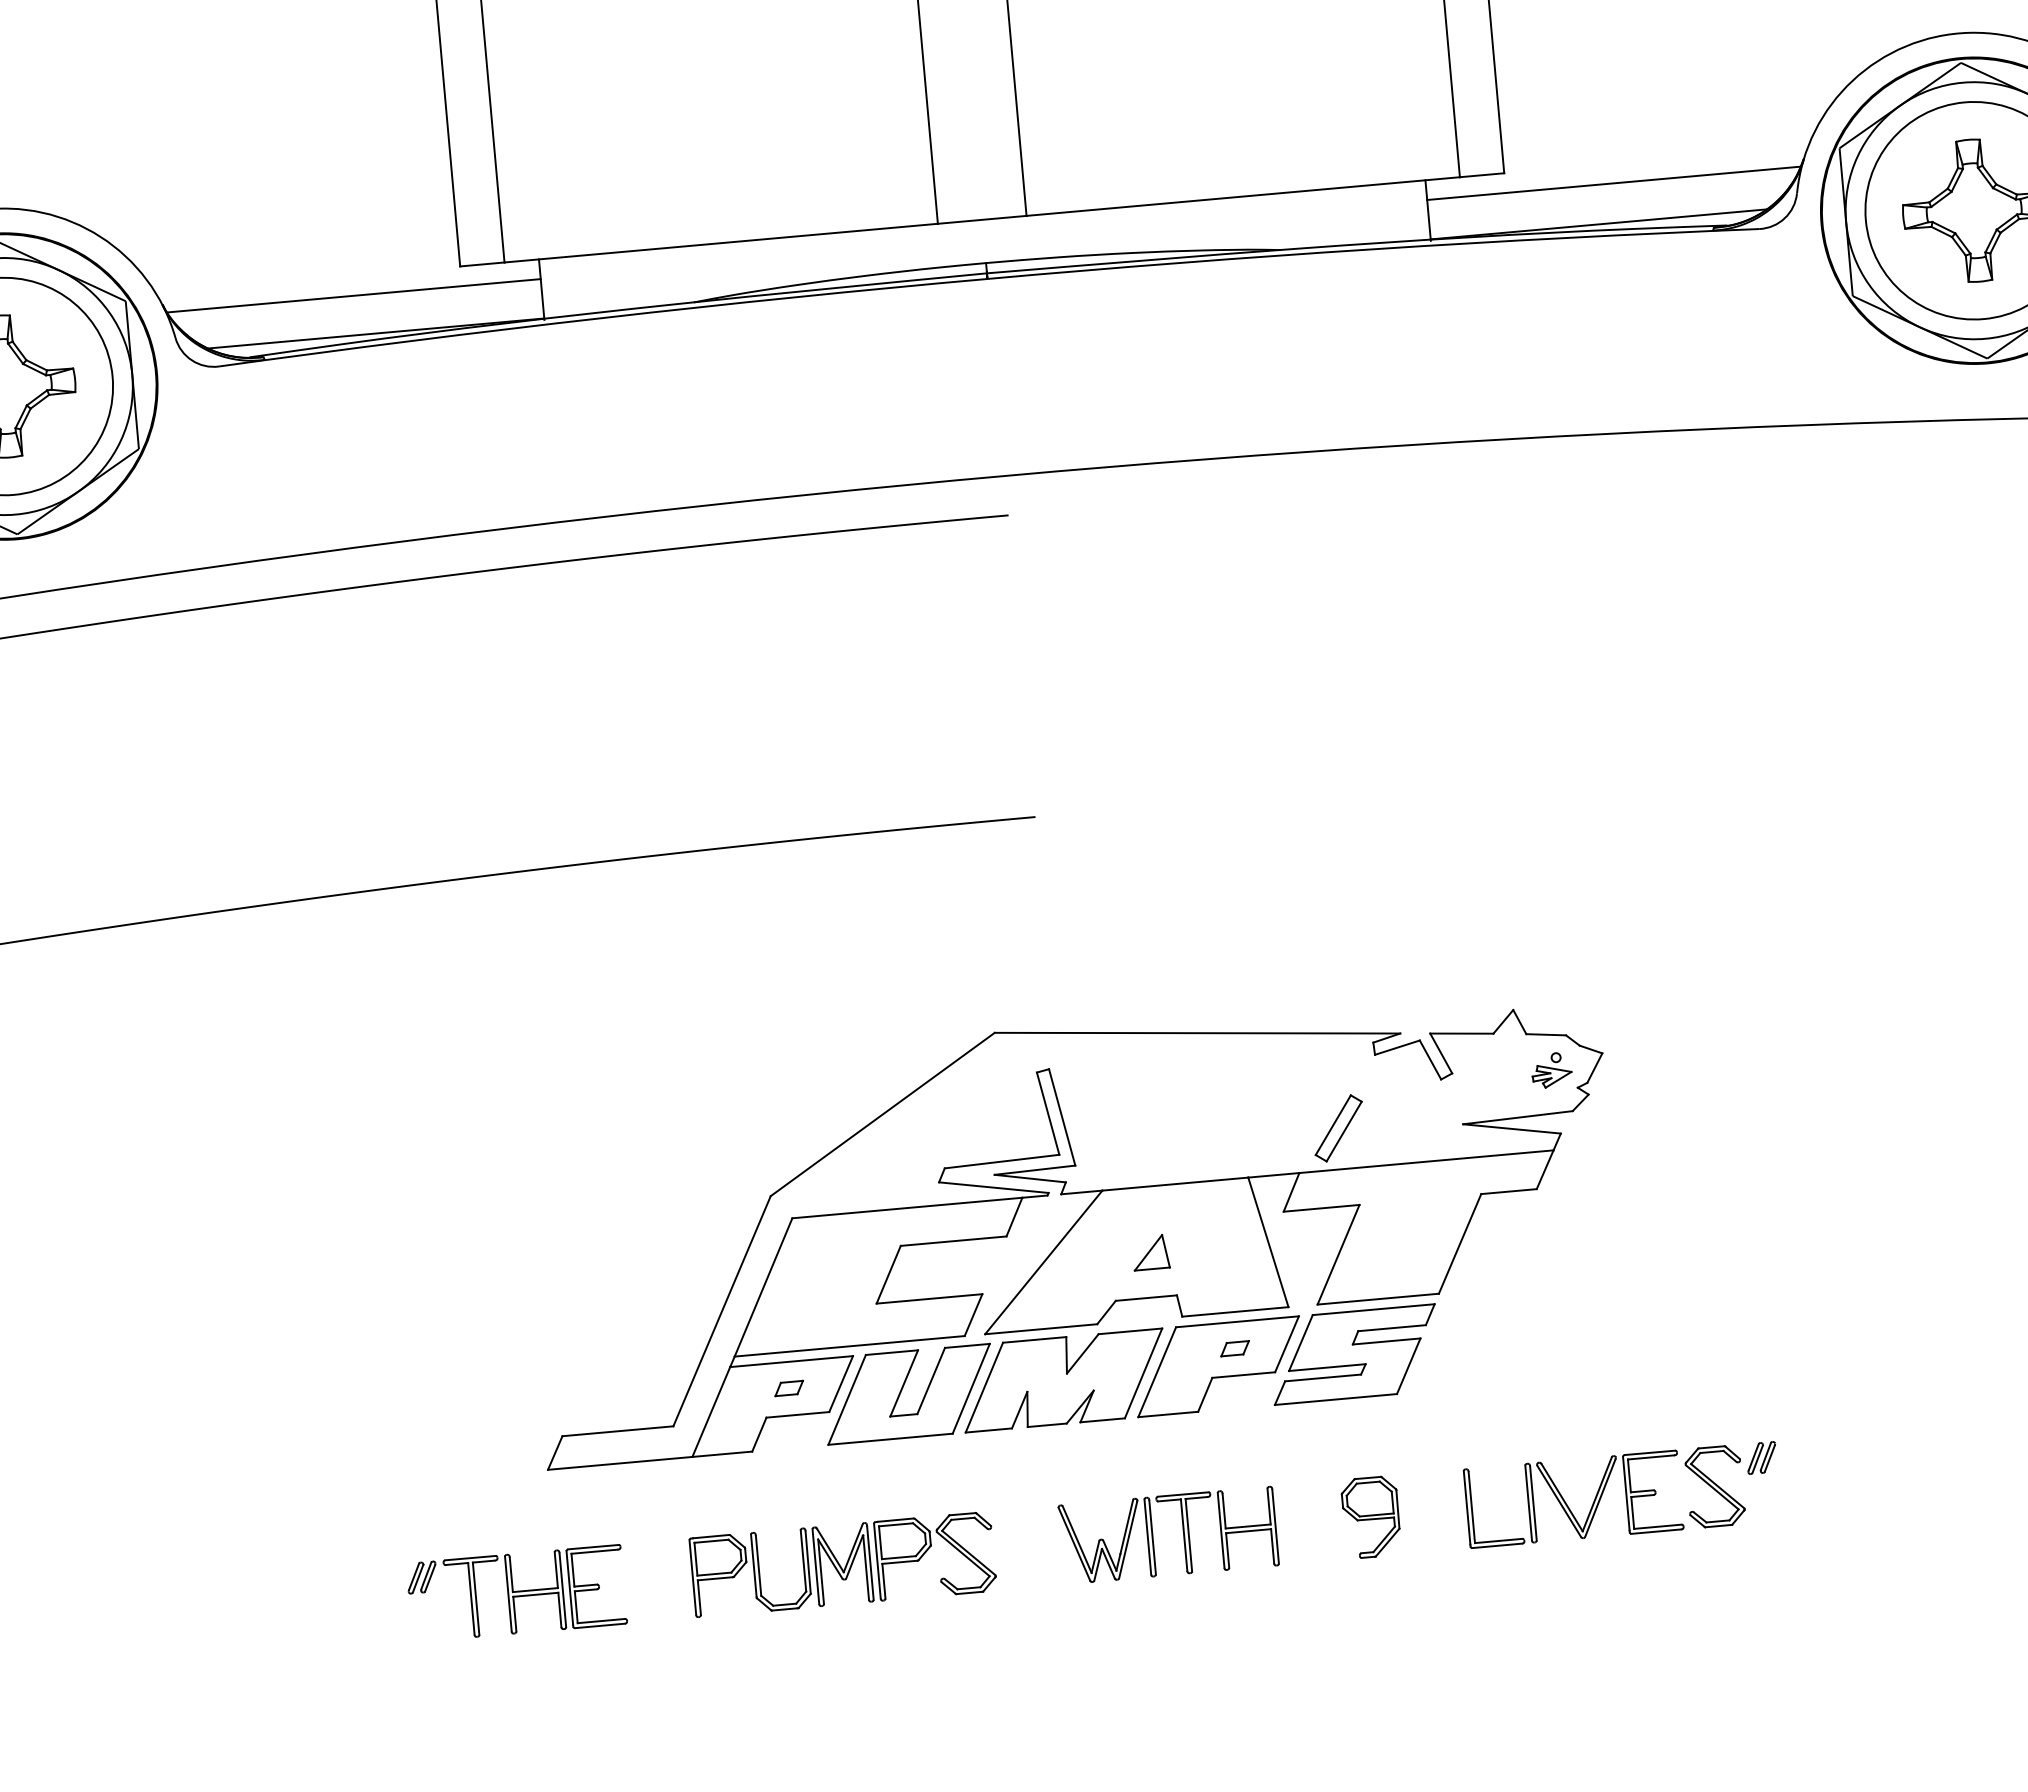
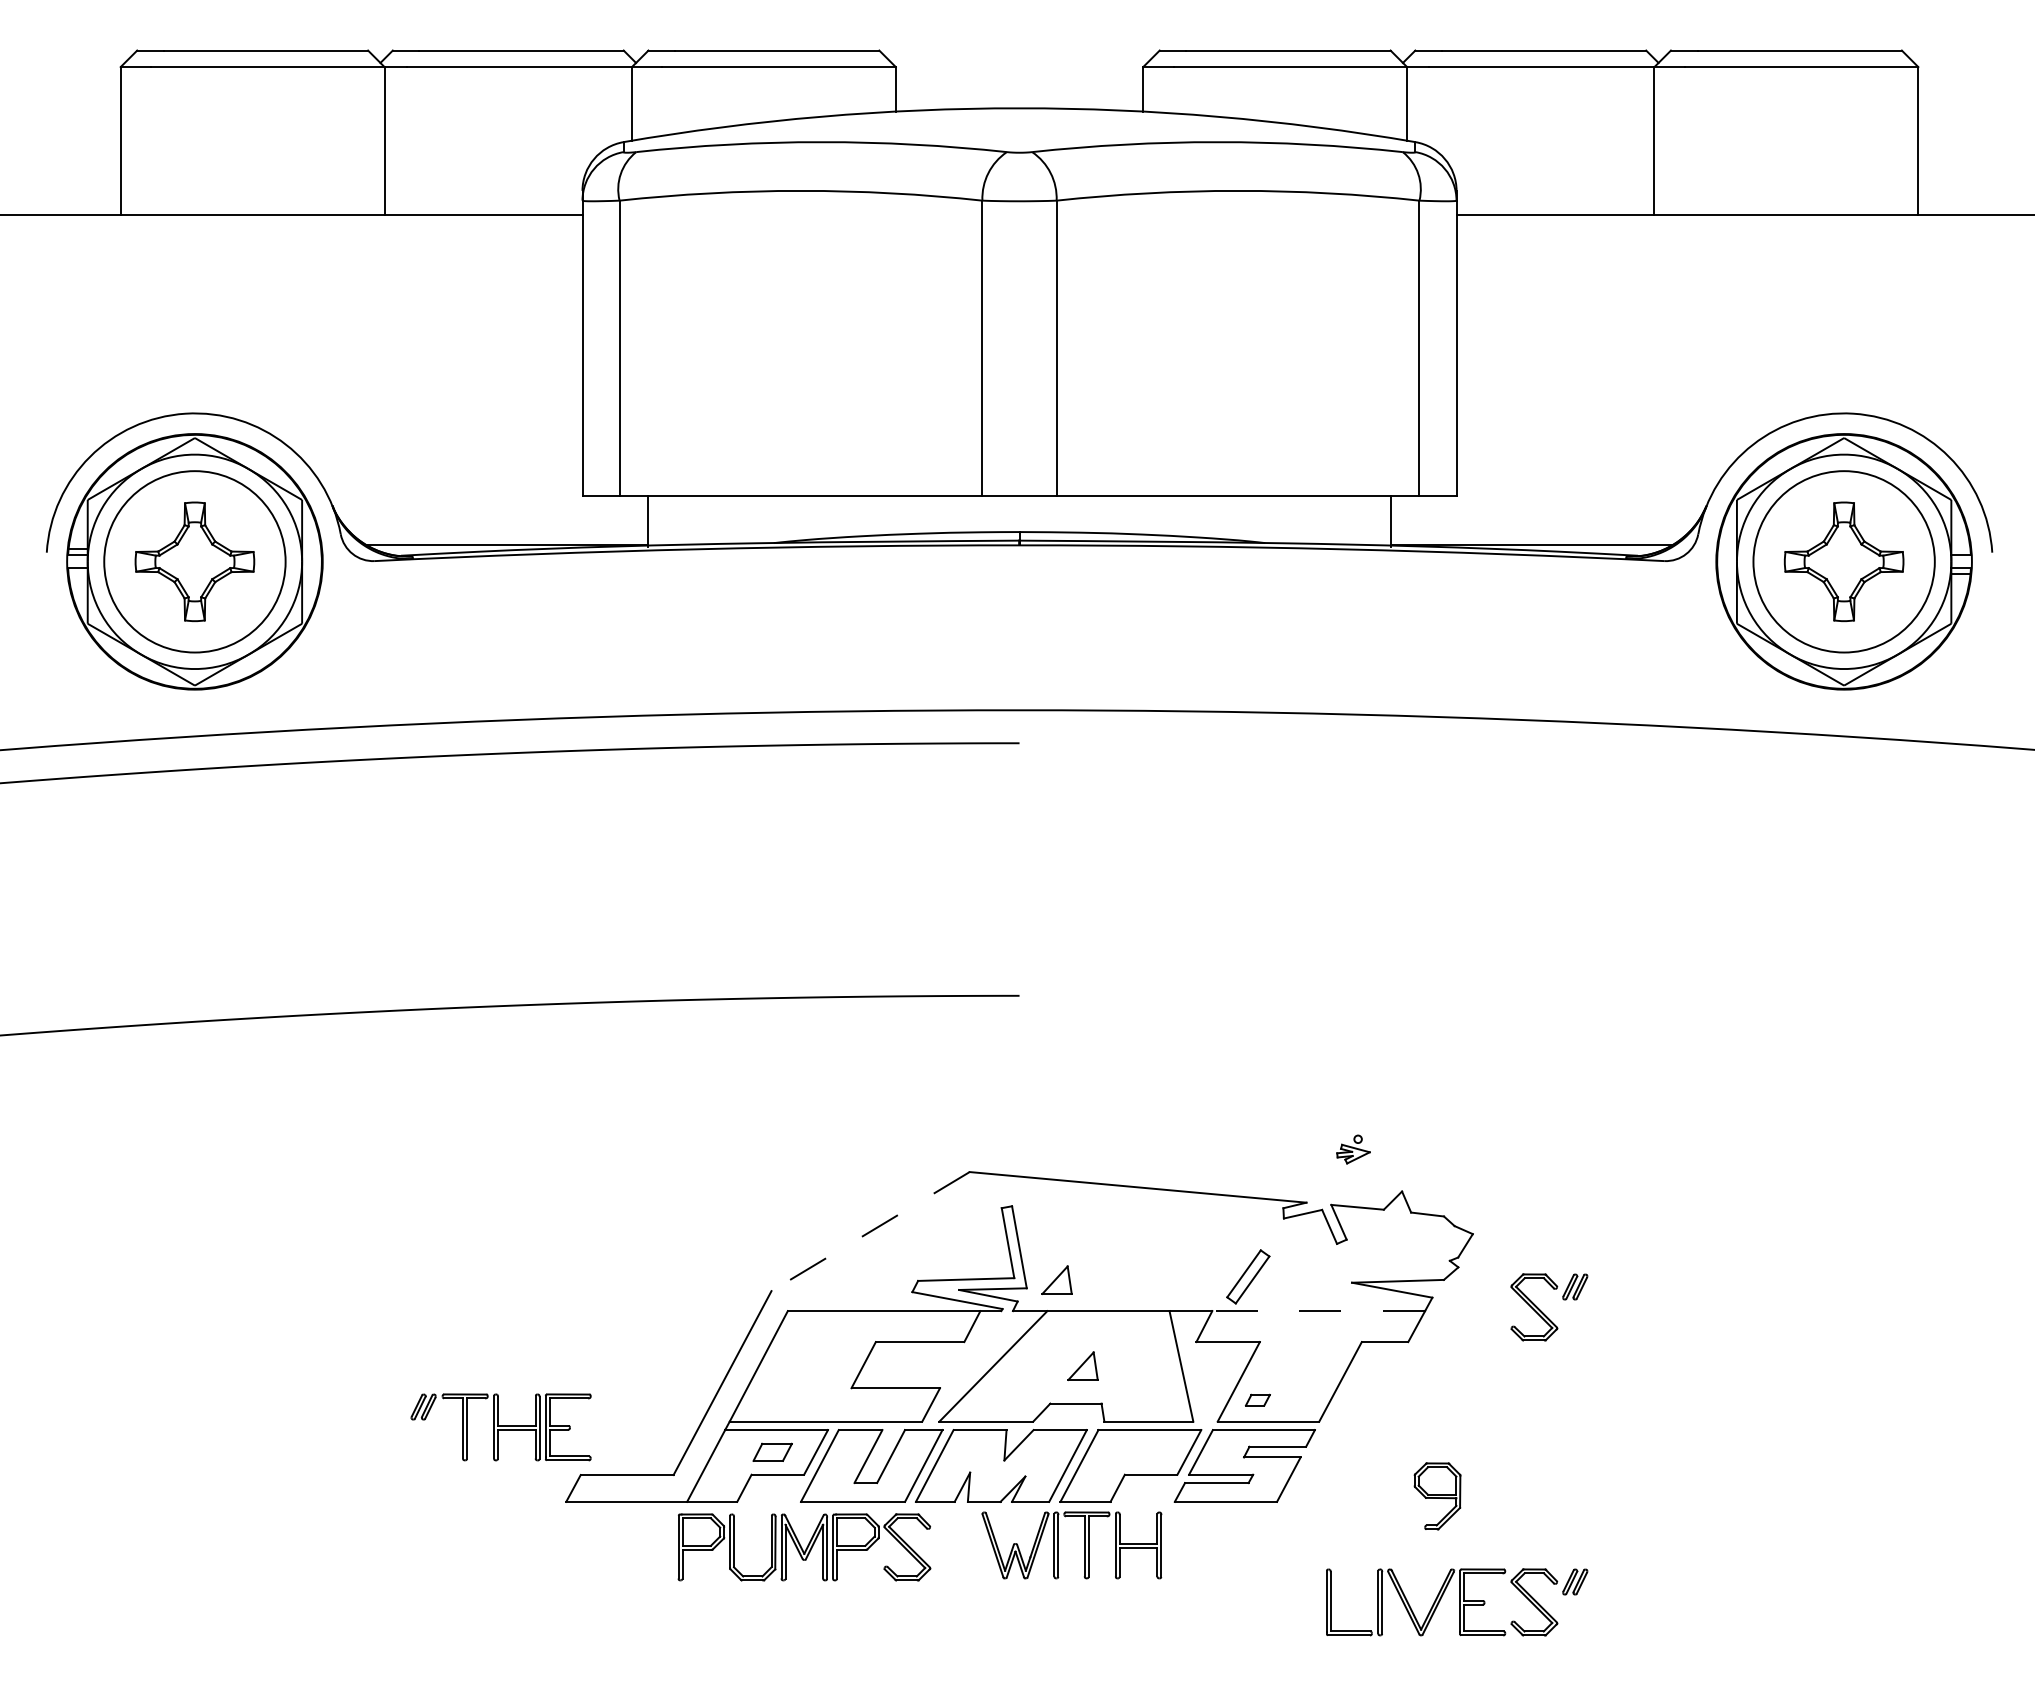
line: (1613, 183) -> (1546, 512), removed
line: (353, 296) -> (491, 512), removed
part: (1551, 1070) -> (1353, 1149), moved
line: (882, 1114) -> (870, 1231), solid -> dashed
part: (1695, 1139) -> (1543, 1312), added
part: (1109, 1151) -> (1056, 1279), added
line: (1426, 1162) -> (1318, 1311), solid -> dashed
part: (1234, 1347) -> (1257, 1399), moved
part: (789, 1387) -> (772, 1451), size x1.6
part: (1371, 1517) -> (1437, 1496), moved
part: (1152, 1536) -> (1058, 1545), moved
part: (843, 1564) -> (804, 1547), moved
part: (516, 1593) -> (500, 1427), moved

